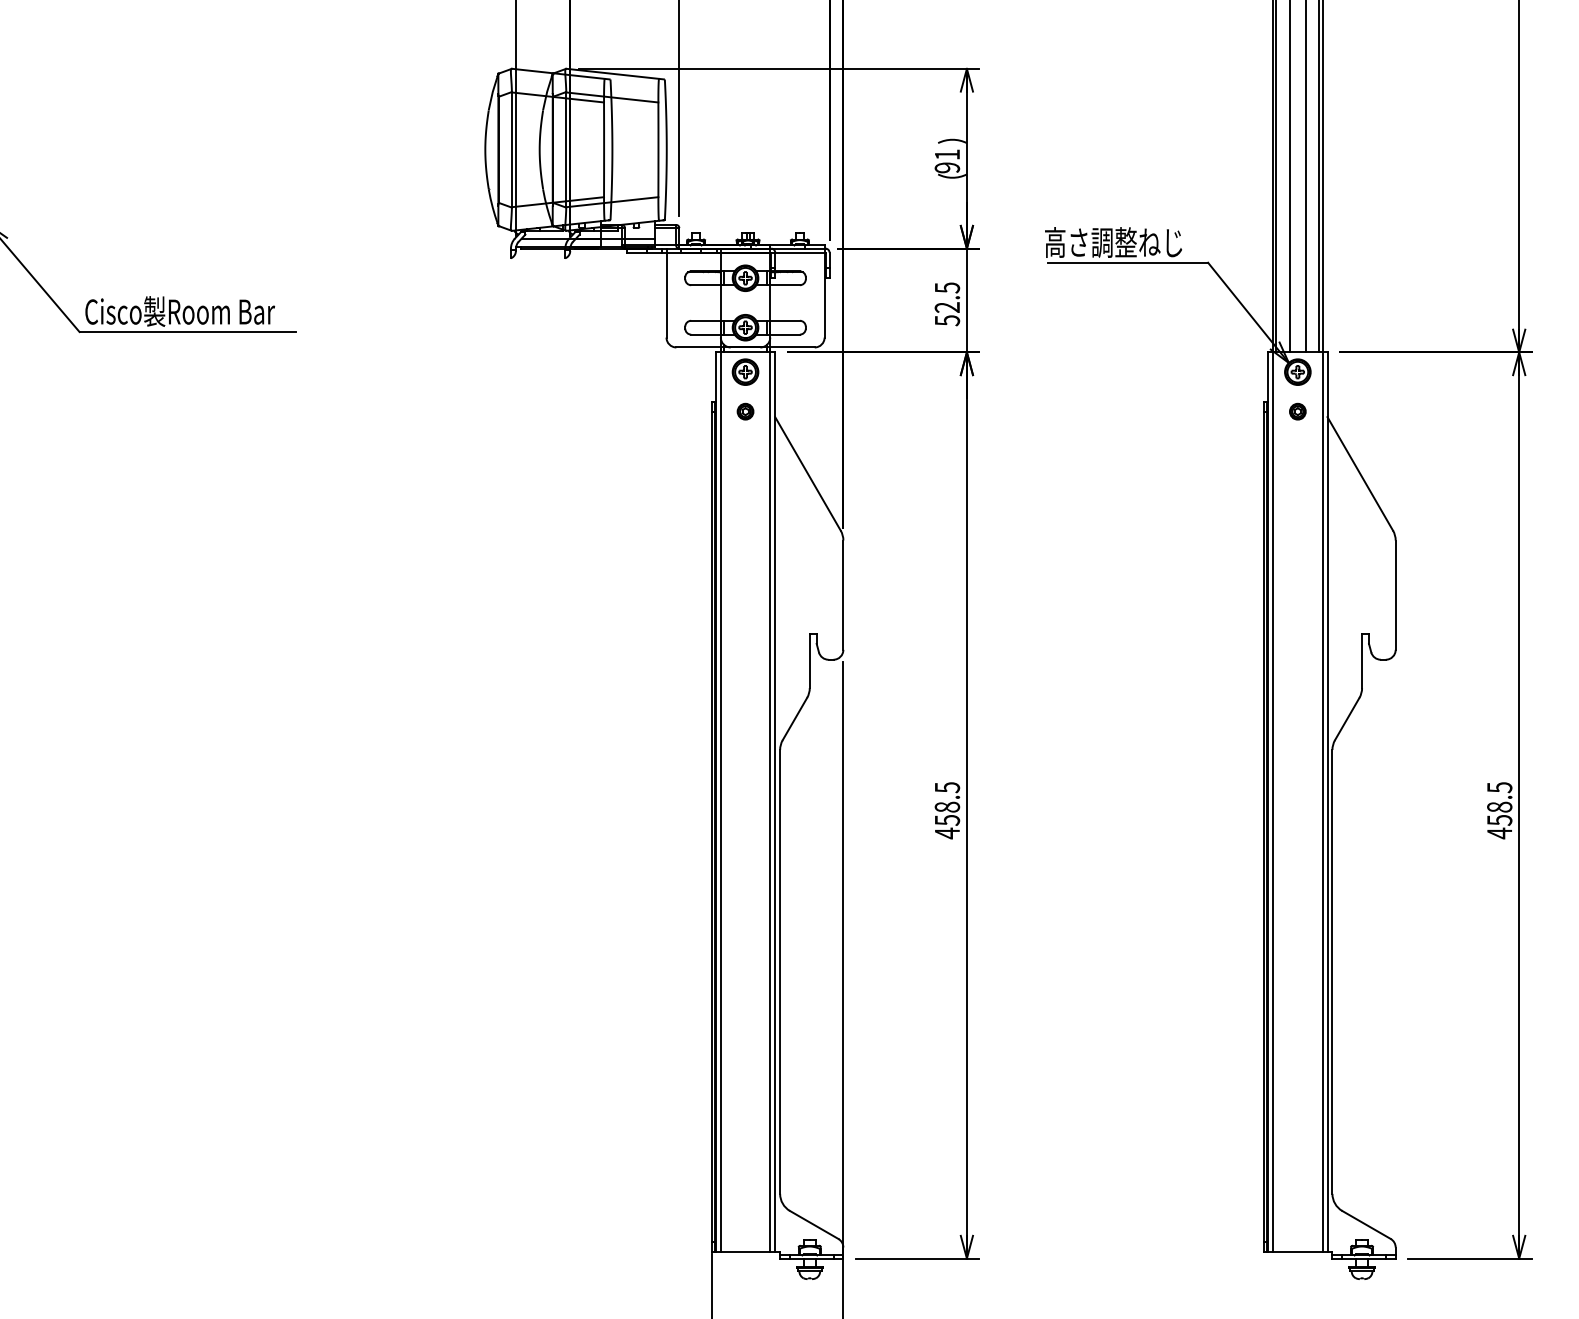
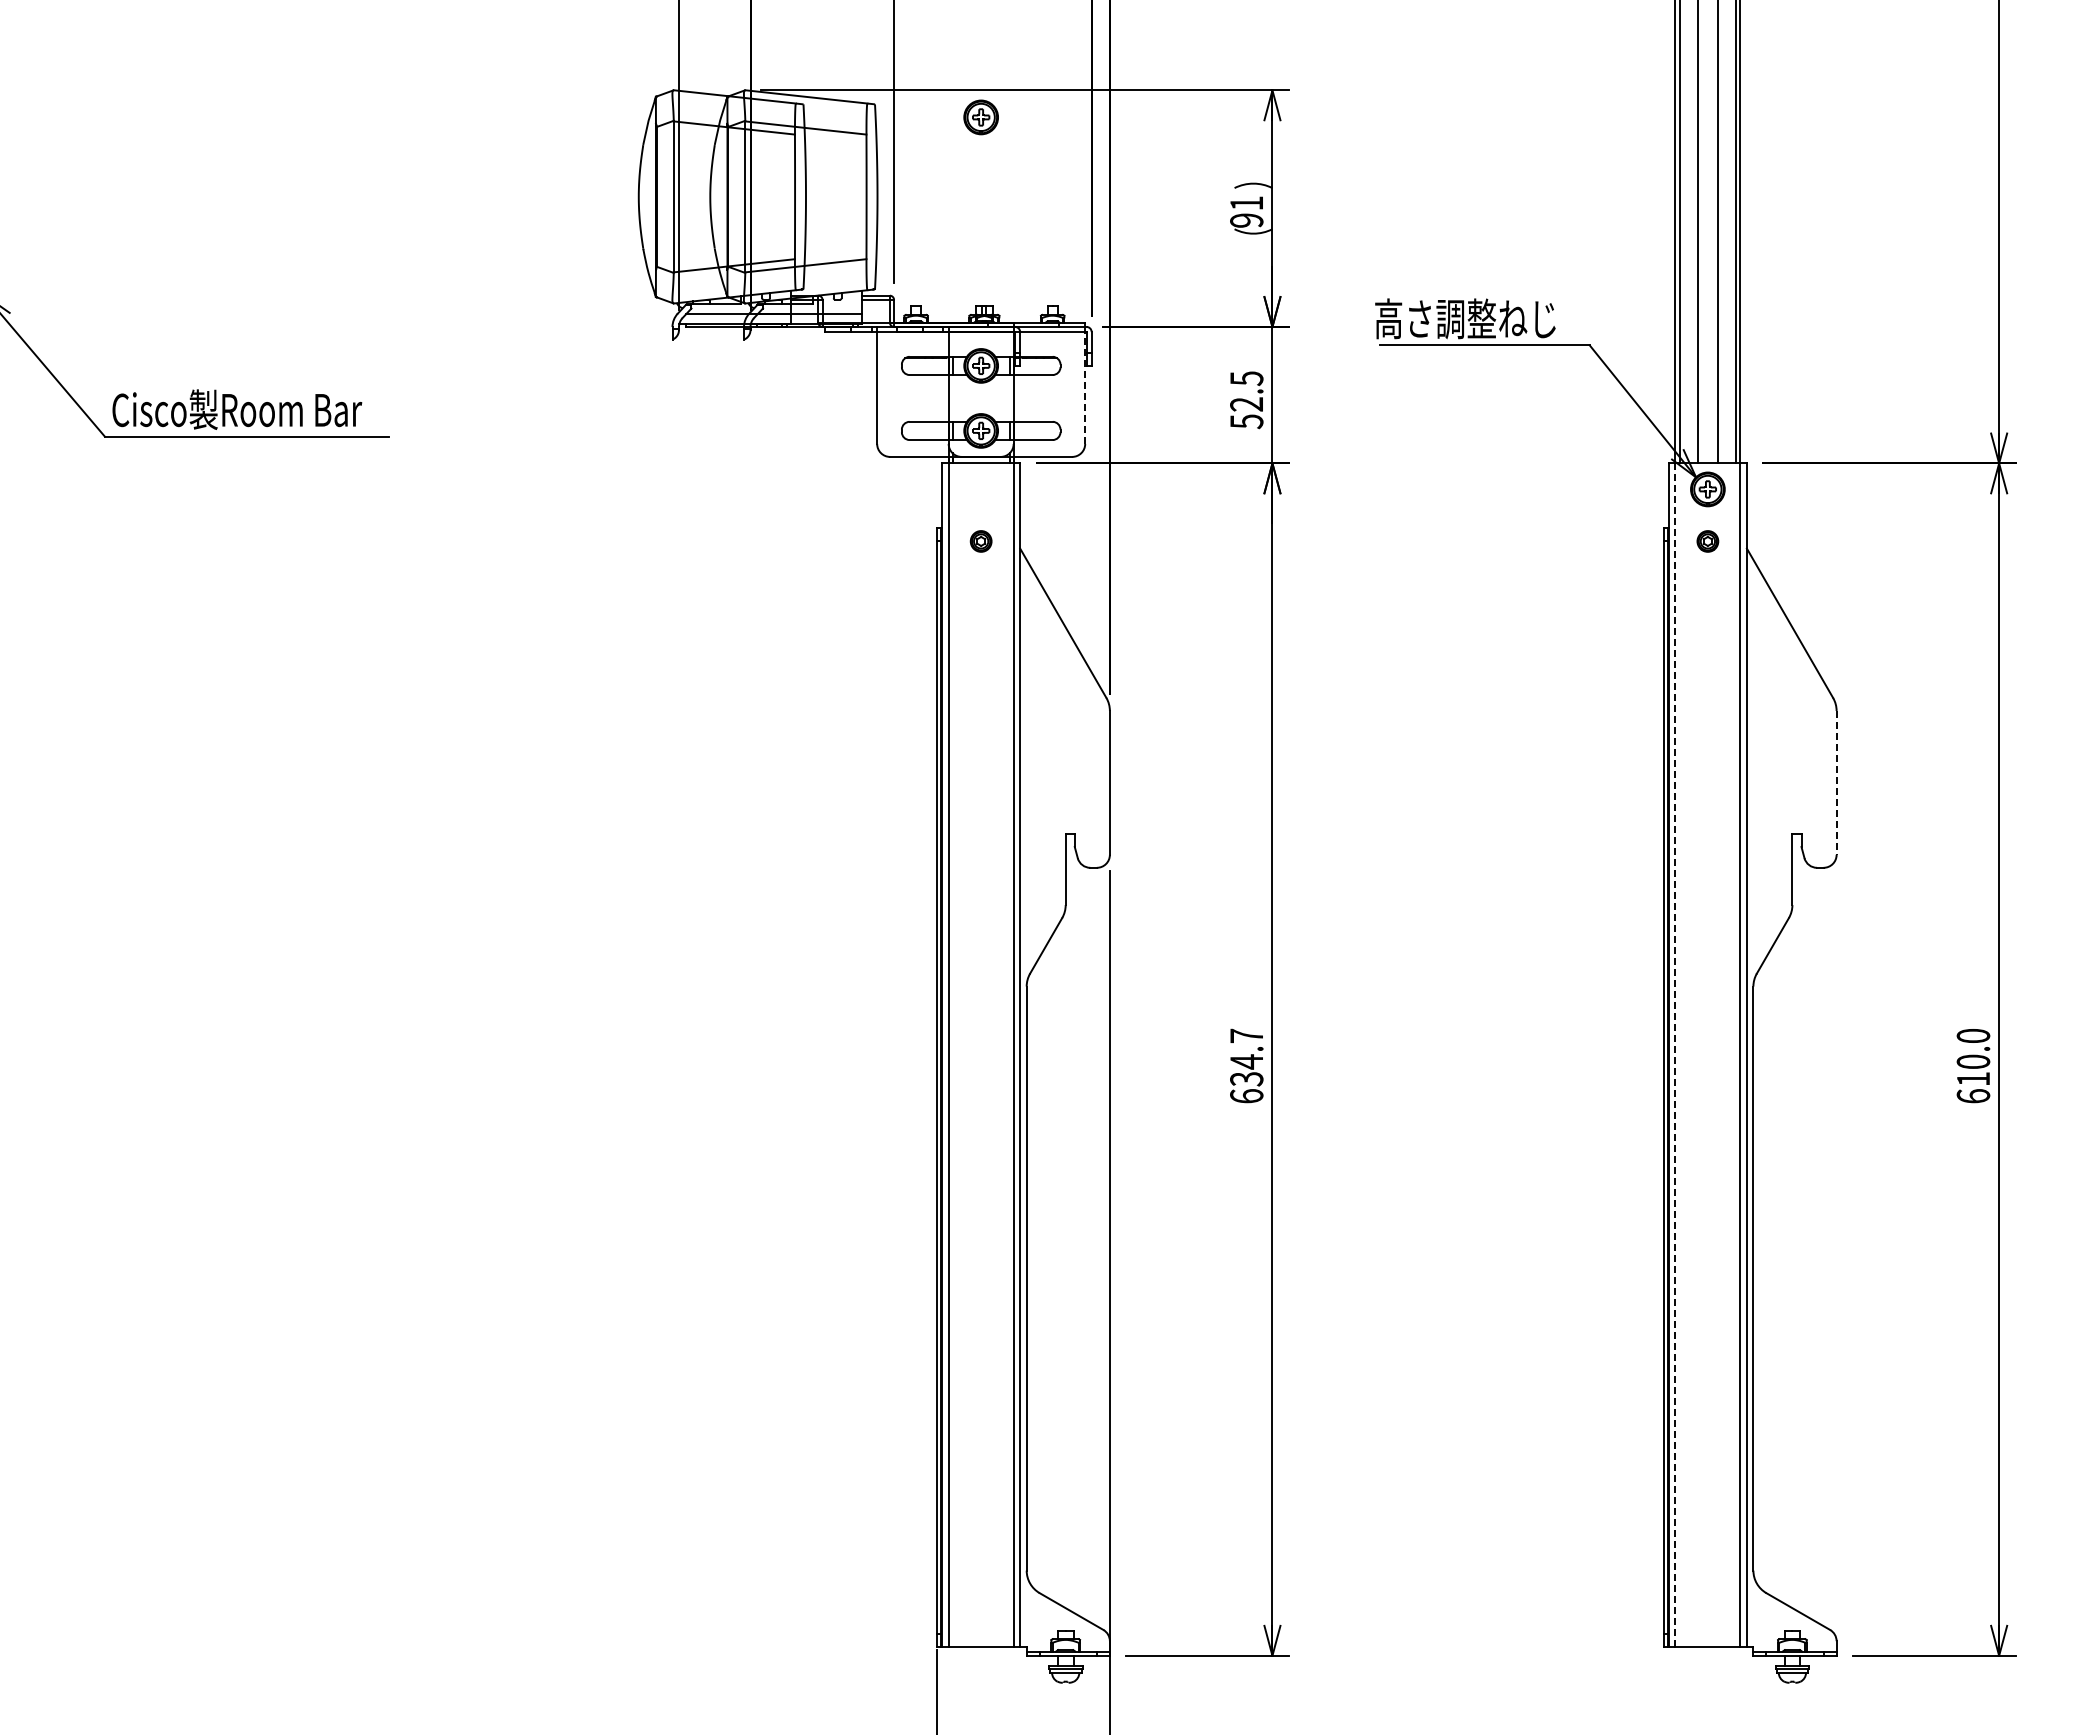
line: (824, 295) -> (1085, 388), solid -> dashed
part: (745, 372) -> (980, 117), moved
line: (1395, 594) -> (1836, 782), solid -> dashed
line: (1273, 802) -> (1675, 1055), solid -> dashed
text: (947, 810) -> (1246, 1066), 458.5 -> 634.7
text: (1499, 810) -> (1973, 1066), 458.5 -> 610.0

